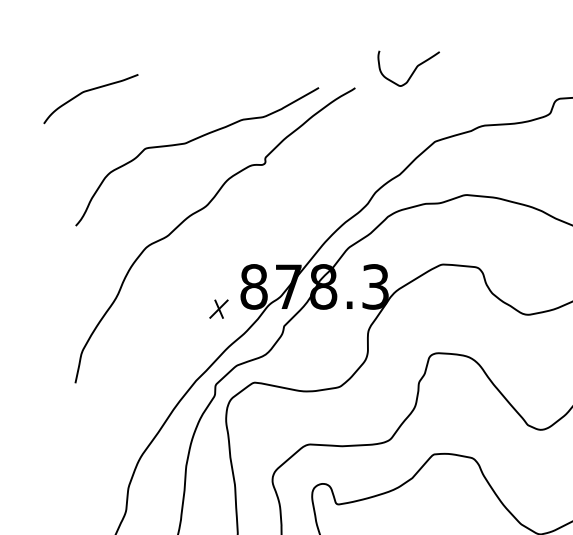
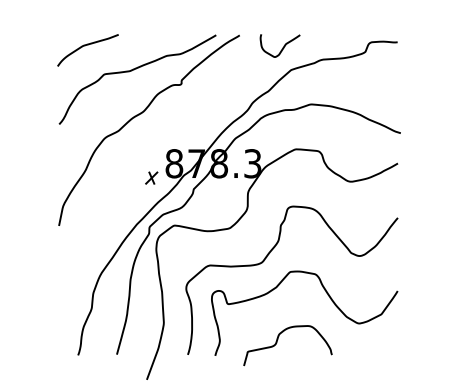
curve: (412, 71) -> (282, 47), moved
curve: (86, 92) -> (85, 46), moved

